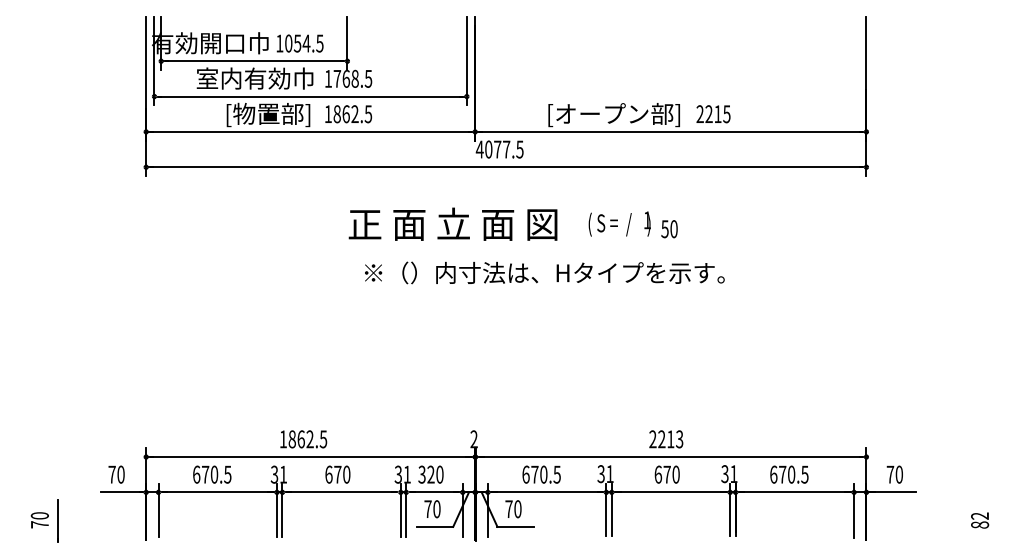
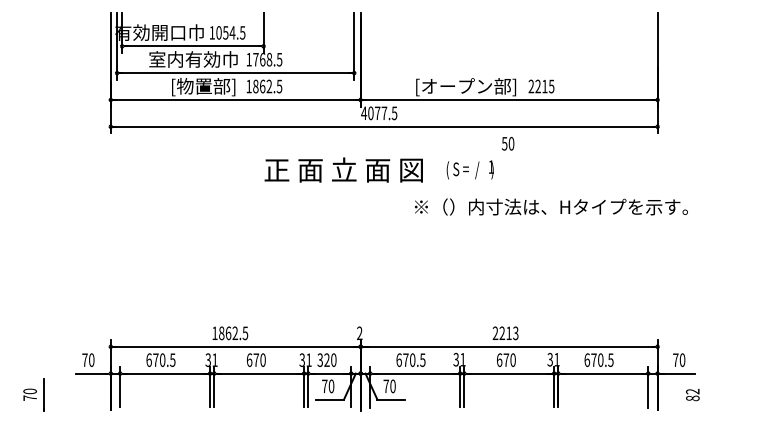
text: (670, 228) -> (508, 143), moved
text: (544, 272) -> (551, 206), moved
text: (979, 521) -> (692, 395), moved

